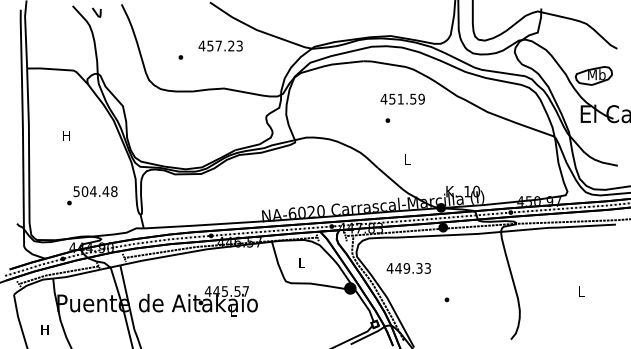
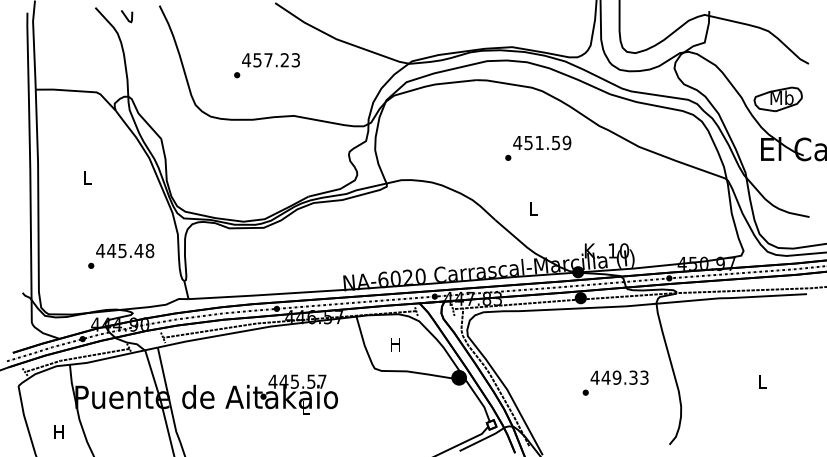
text: (220, 45) -> (270, 59), moved
text: (402, 98) -> (541, 142), moved
text: (66, 135) -> (87, 177), H -> L
text: (84, 191) -> (110, 250), 504.48 -> 445.48
text: (301, 262) -> (395, 343), L -> H
text: (408, 268) -> (619, 377), moved

